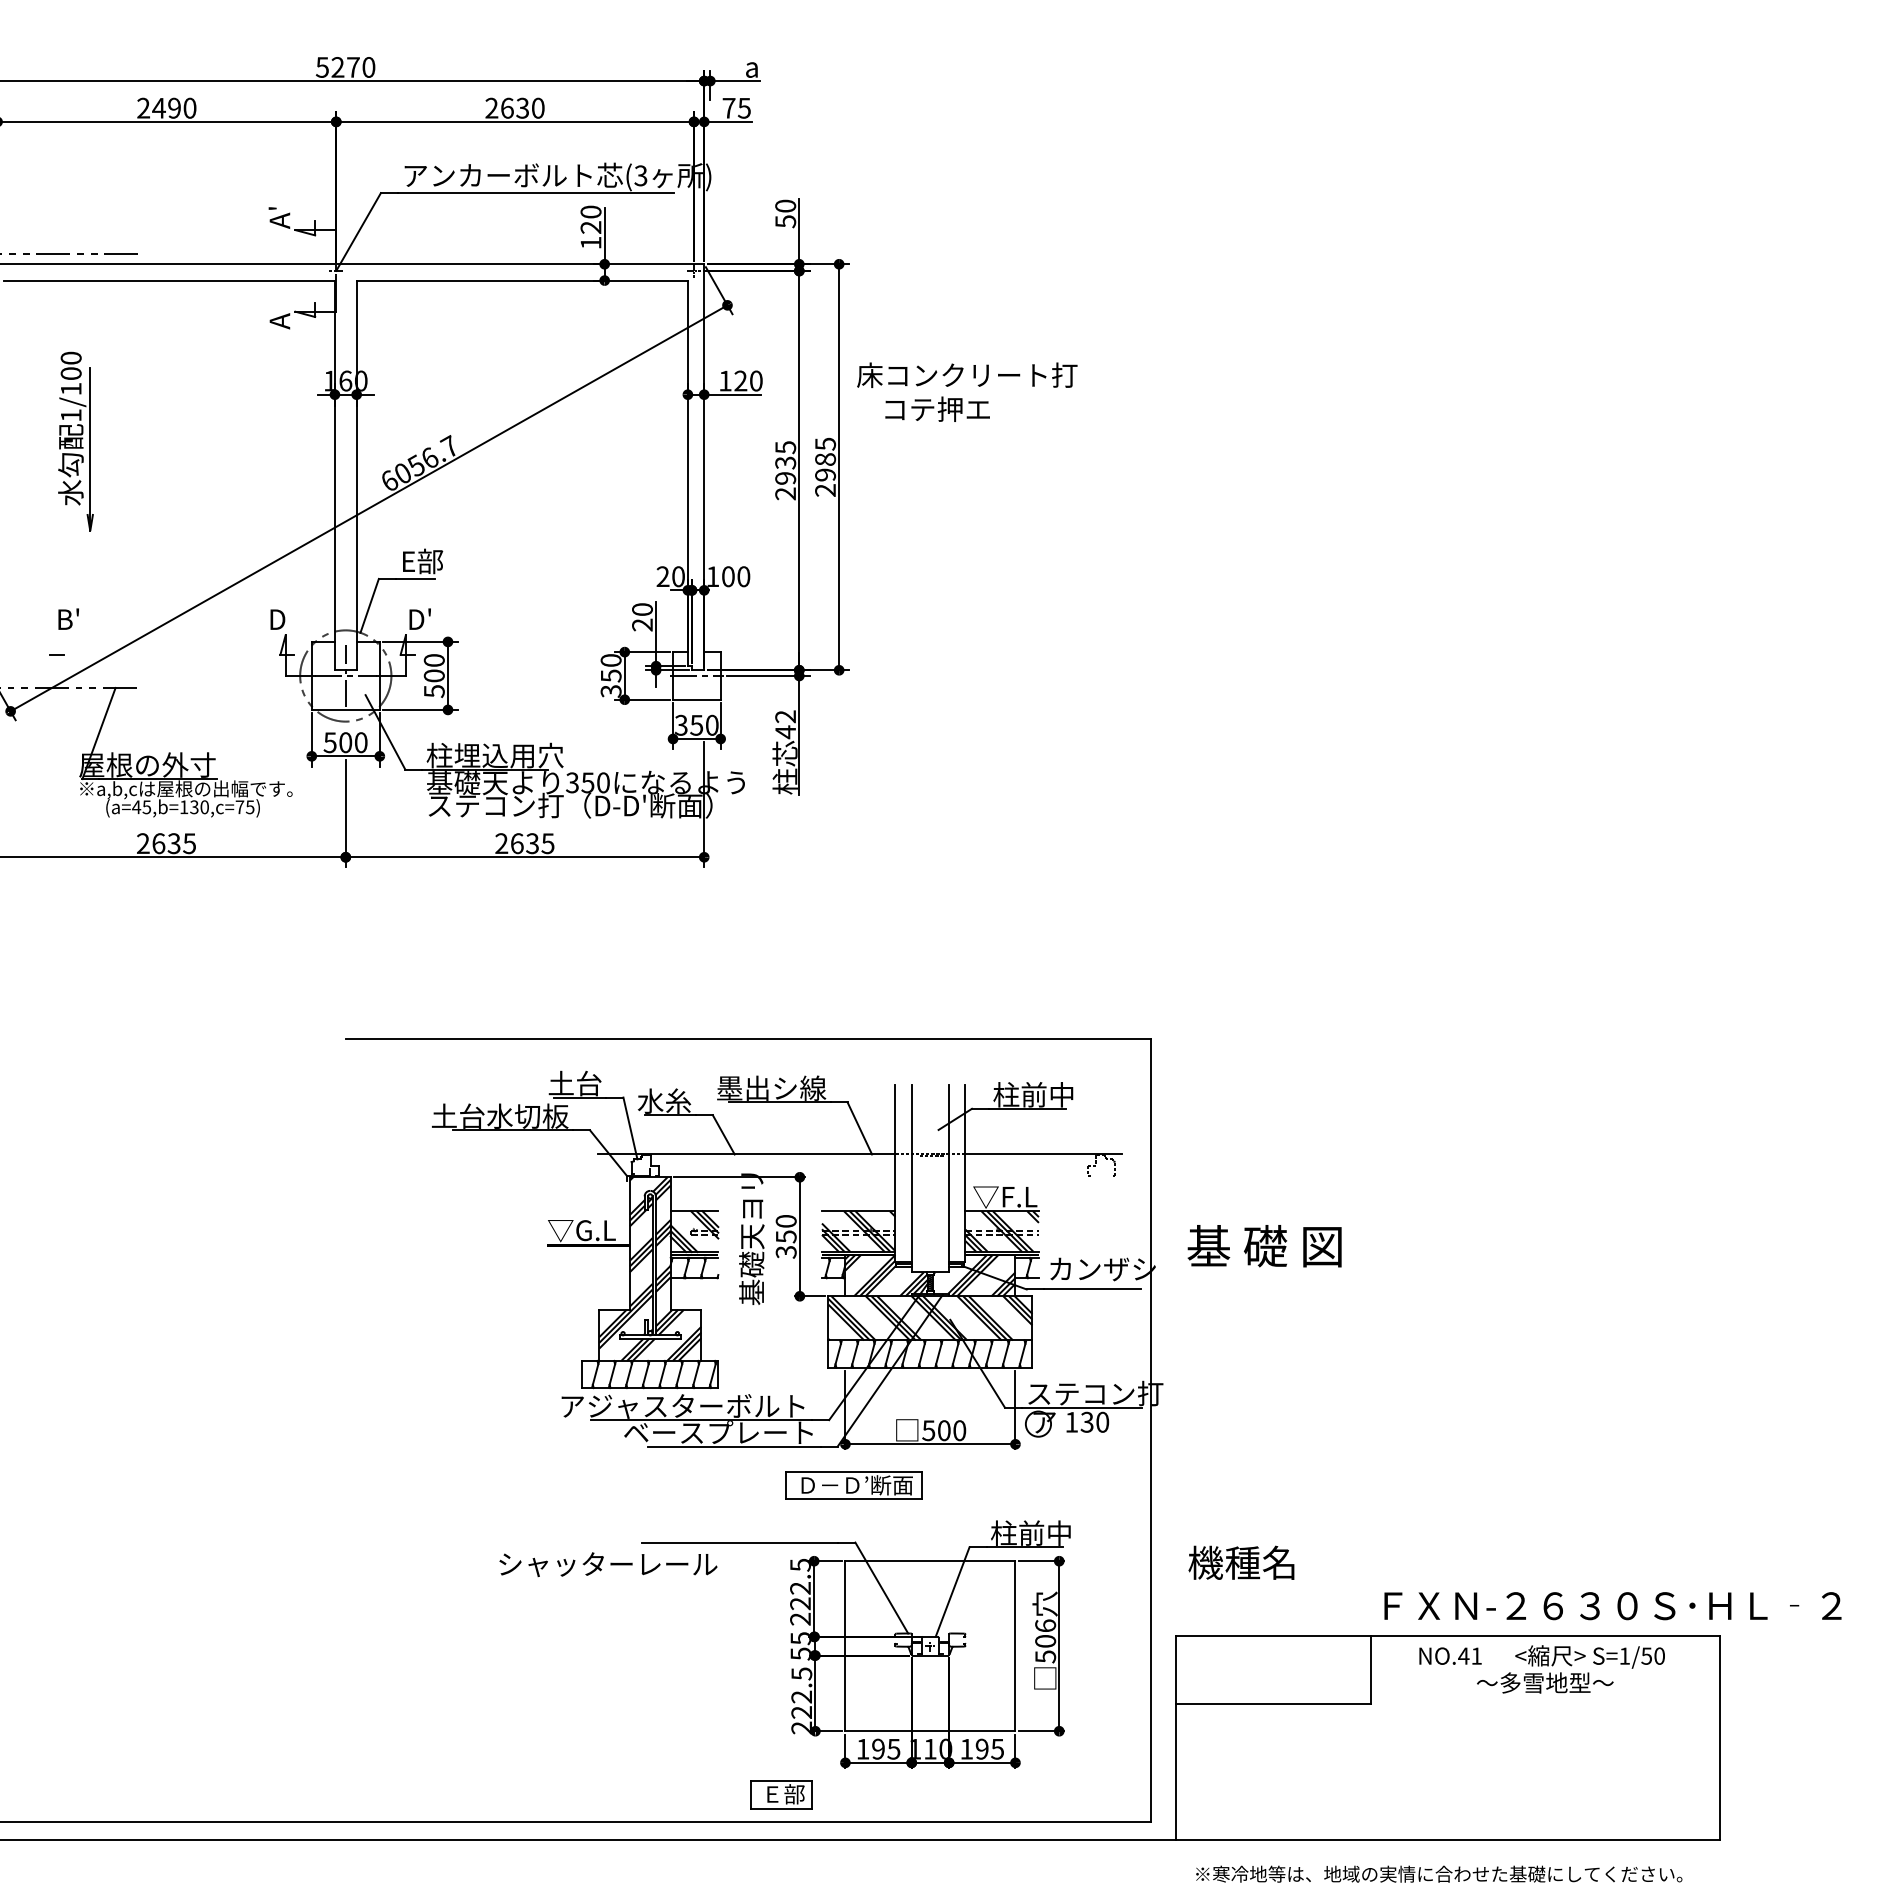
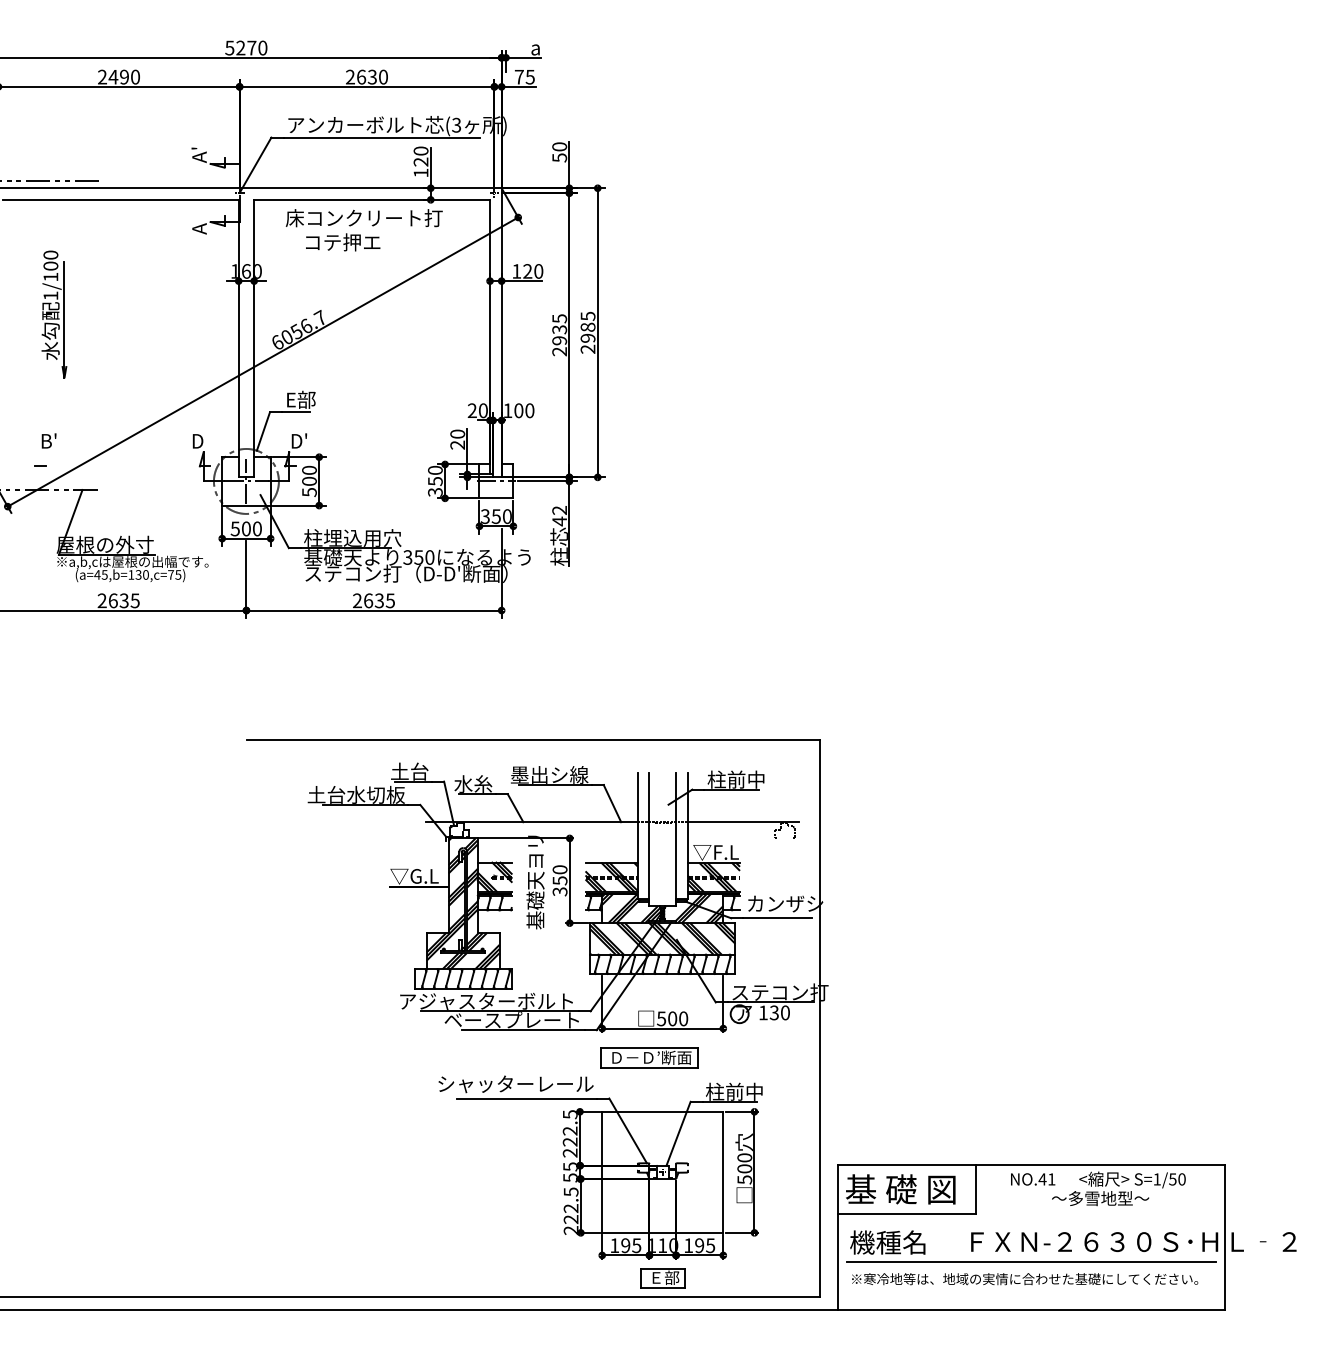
text: (967, 391) -> (364, 229), moved
text: (1264, 1246) -> (900, 1189), moved
part: (853, 1485) -> (649, 1057), moved
text: (1241, 1562) -> (887, 1242), moved
text: (608, 1564) -> (516, 1084), moved
text: (1612, 1606) -> (1133, 1242), moved
text: (1045, 1625) -> (744, 1157), 506 -> 500
line: (1447, 1772) -> (1030, 1262), added
part: (781, 1794) -> (662, 1277), moved
text: (1439, 1873) -> (1025, 1278), moved

